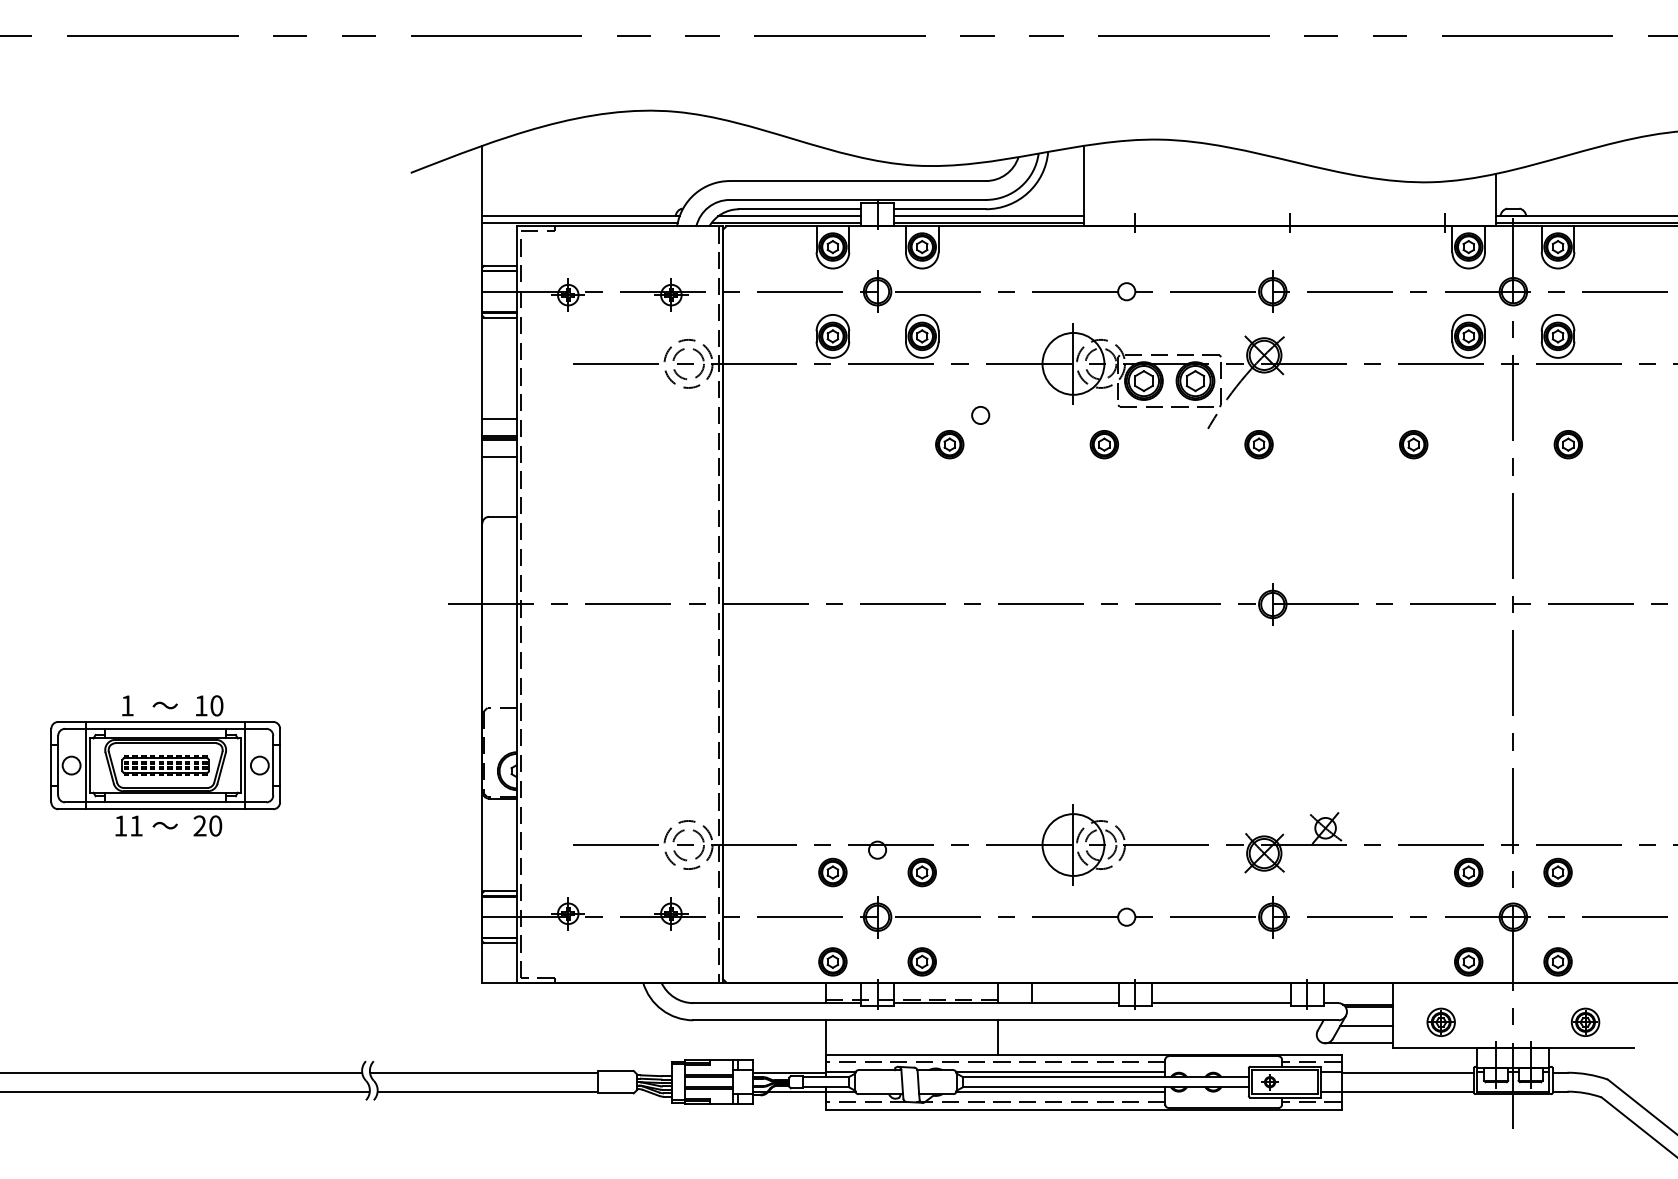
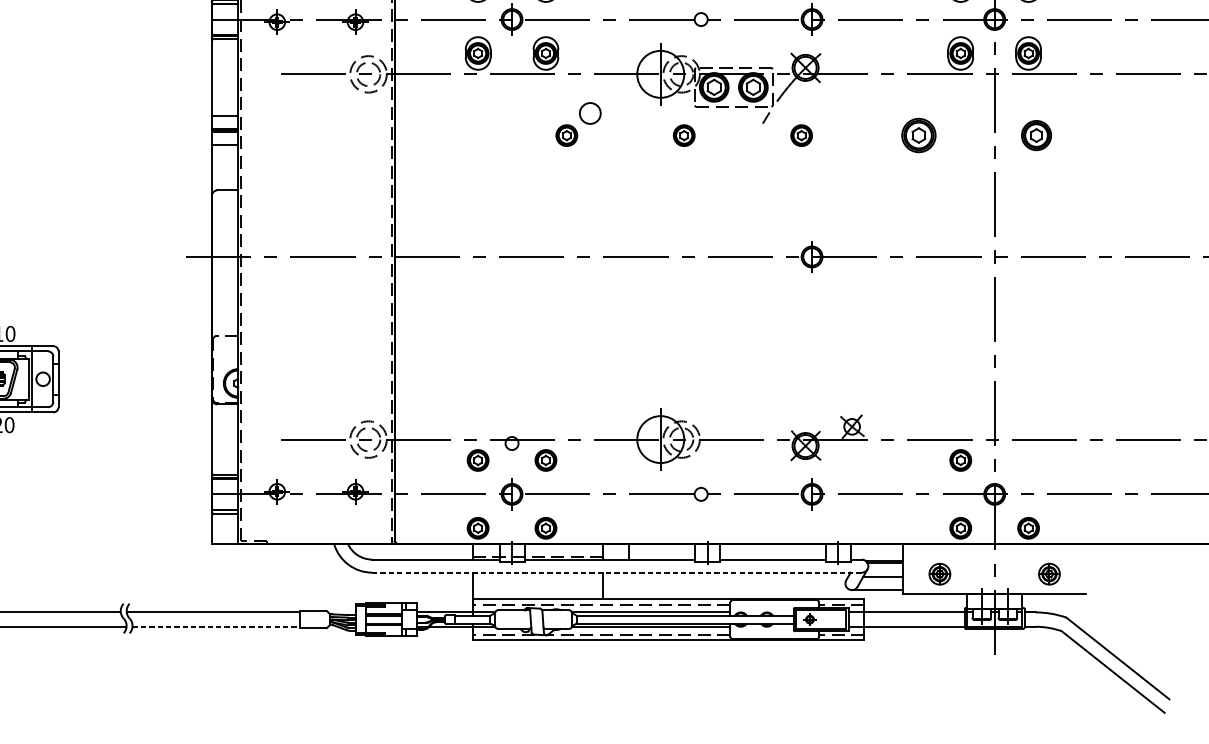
circle: (980, 415) -> (590, 113), size x1.6
part: (1413, 444) -> (918, 135), size x1.6
part: (1567, 444) -> (1035, 135), size x1.4
part: (1557, 872) -> (1028, 460), removed
line: (1015, 1020) -> (616, 572), solid -> dashed
line: (488, 1091) -> (216, 626), solid -> dashed

